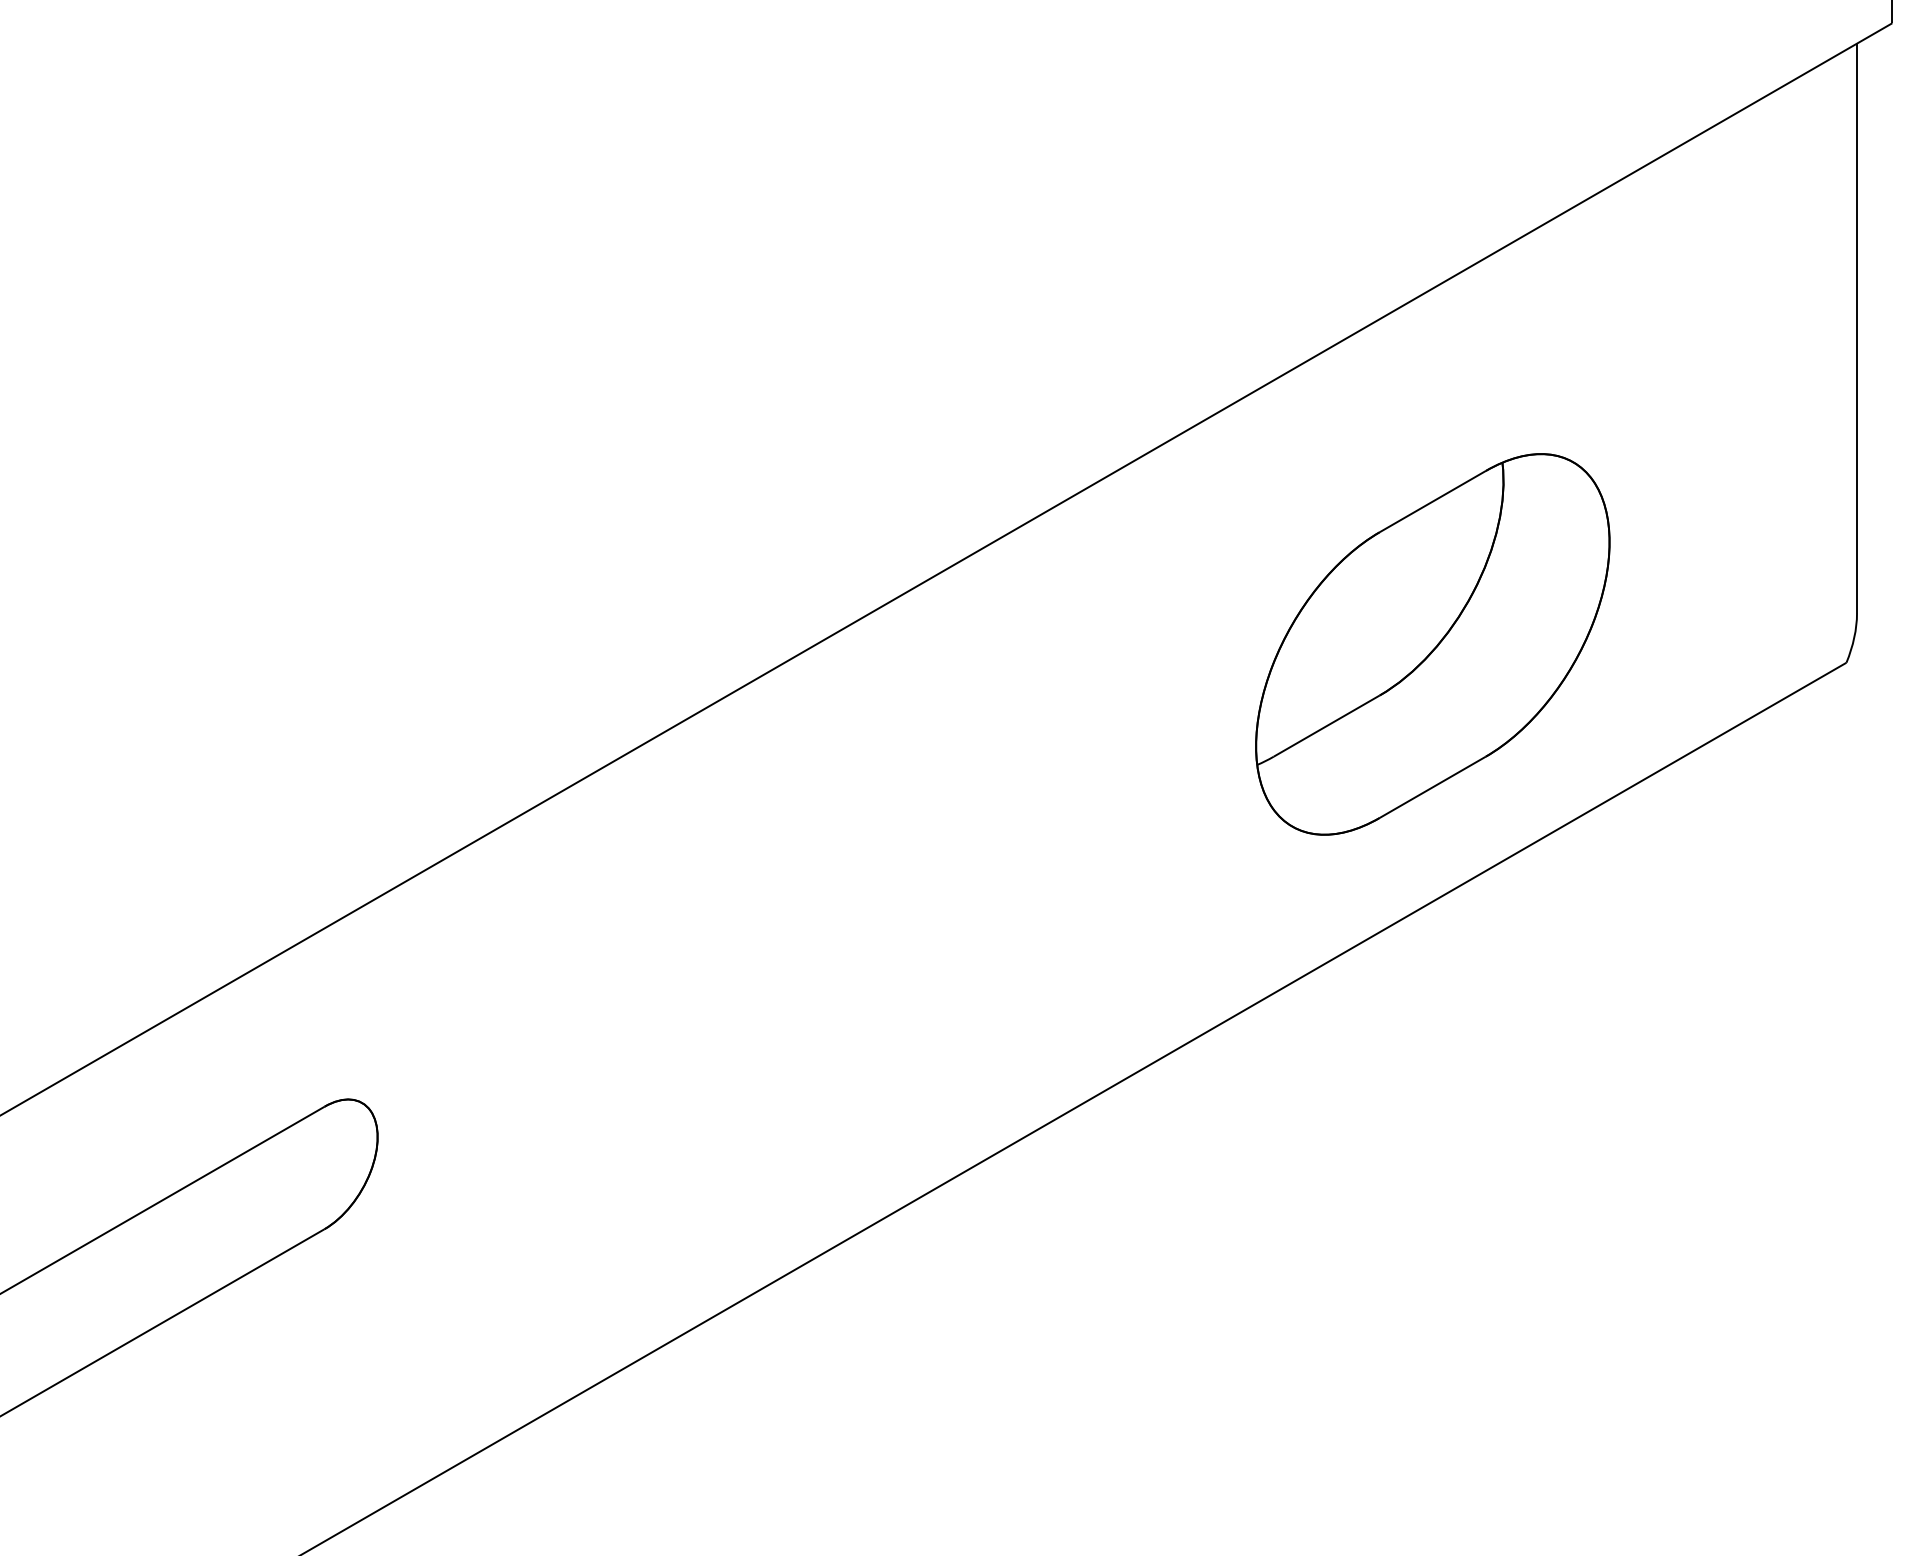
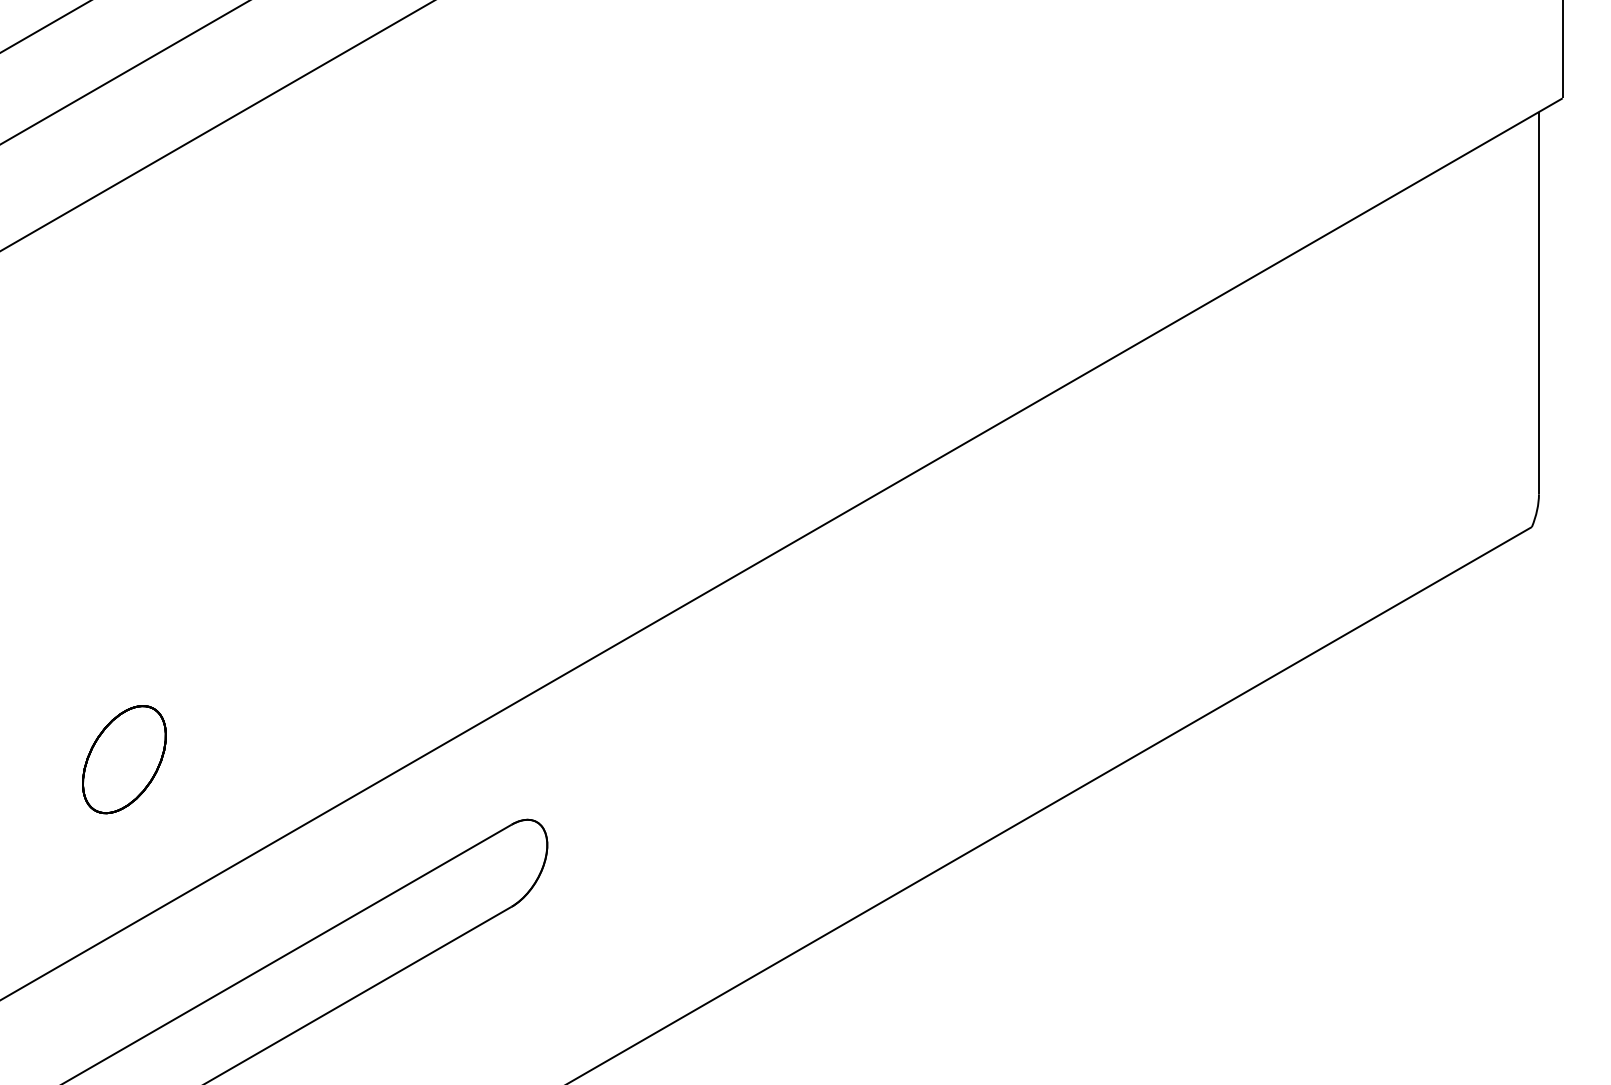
part: (1432, 644) -> (1254, 514), removed

